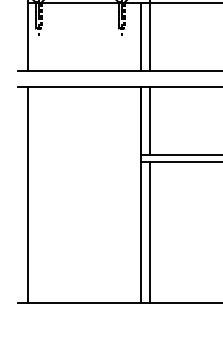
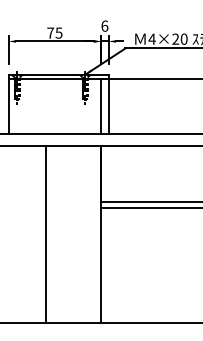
line: (150, 120) -> (108, 174), removed
line: (27, 194) -> (45, 234), moved
line: (150, 232) -> (108, 265), removed

